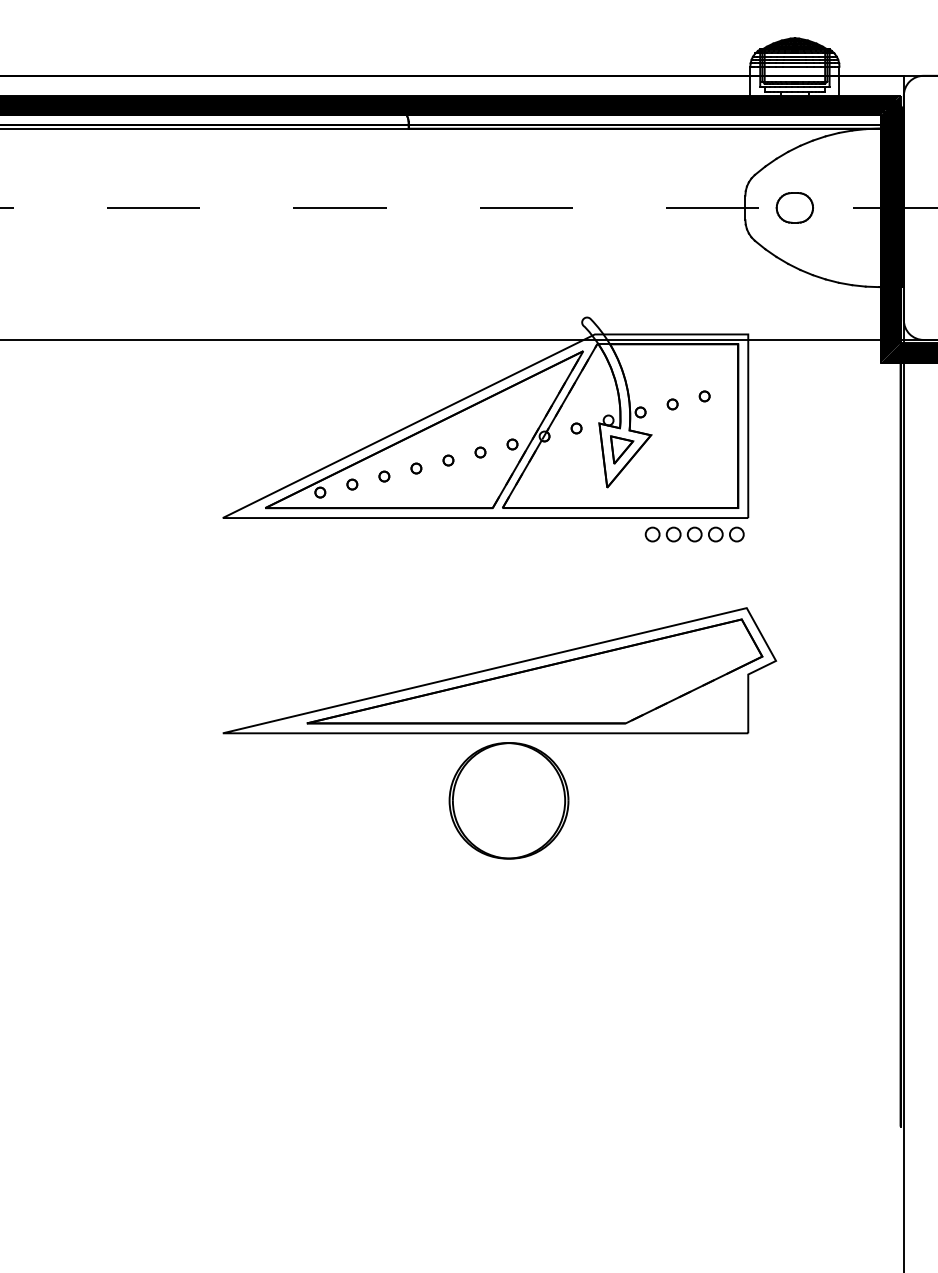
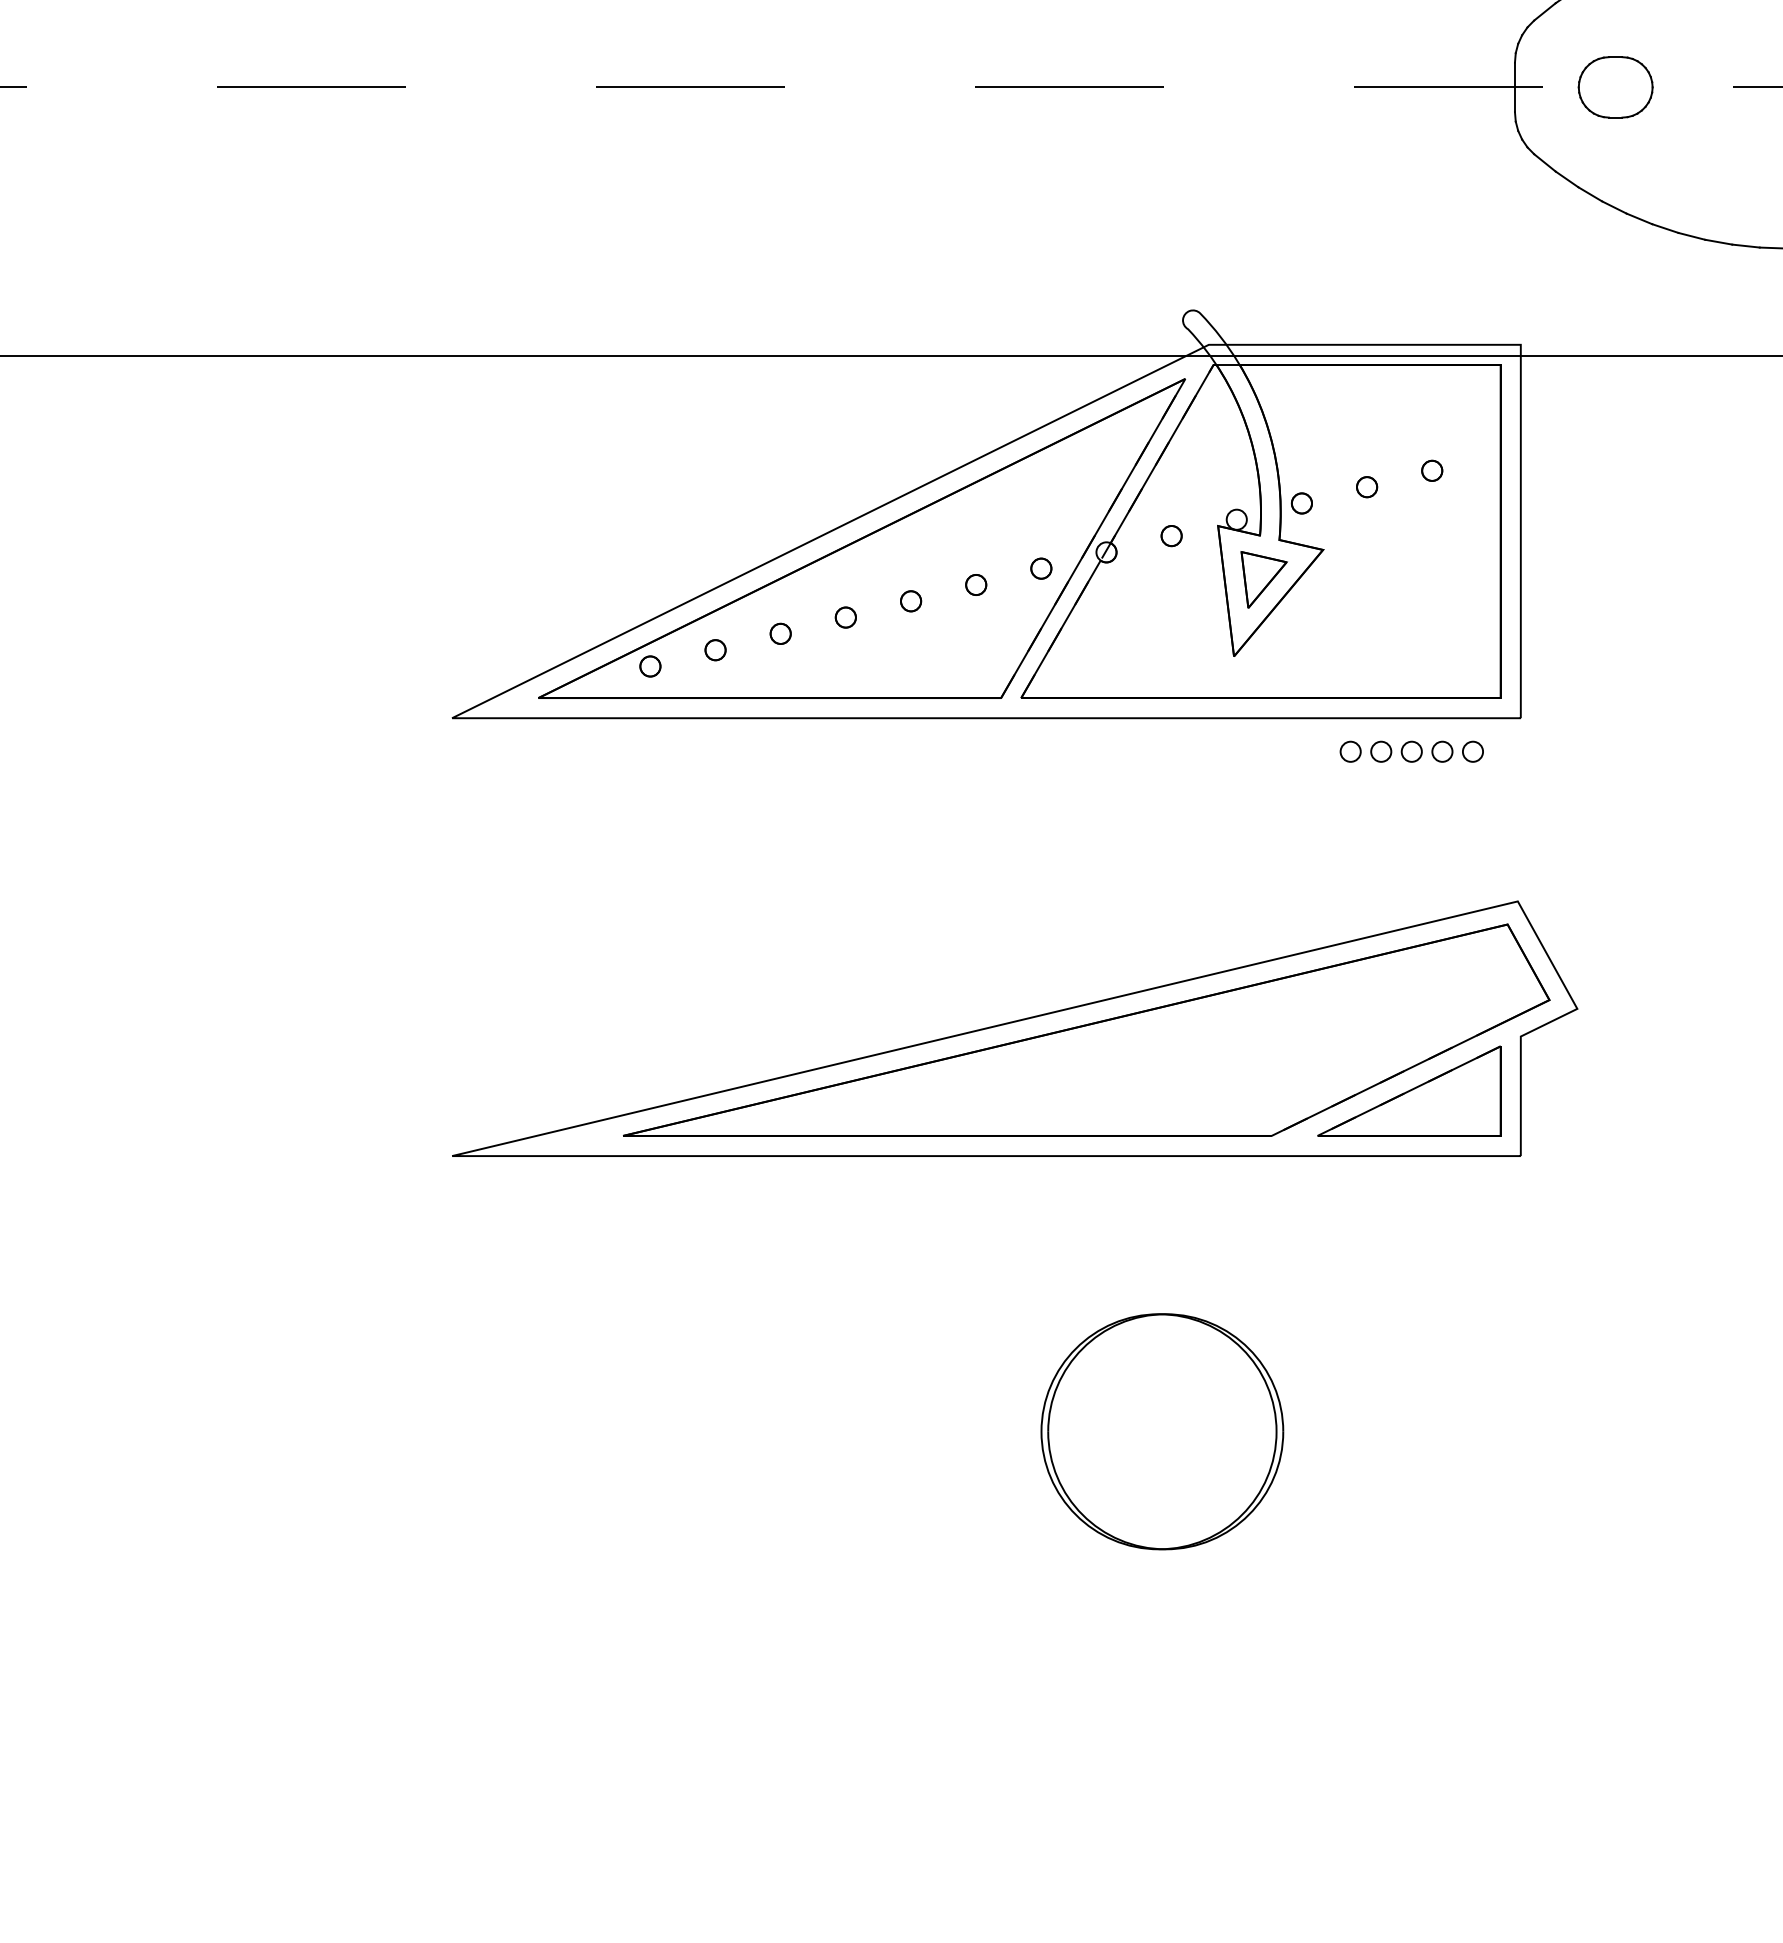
part: (694, 534) -> (1411, 751), size x0.71
part: (693, 701) -> (1409, 1091), added
part: (508, 800) -> (1161, 1431), moved

